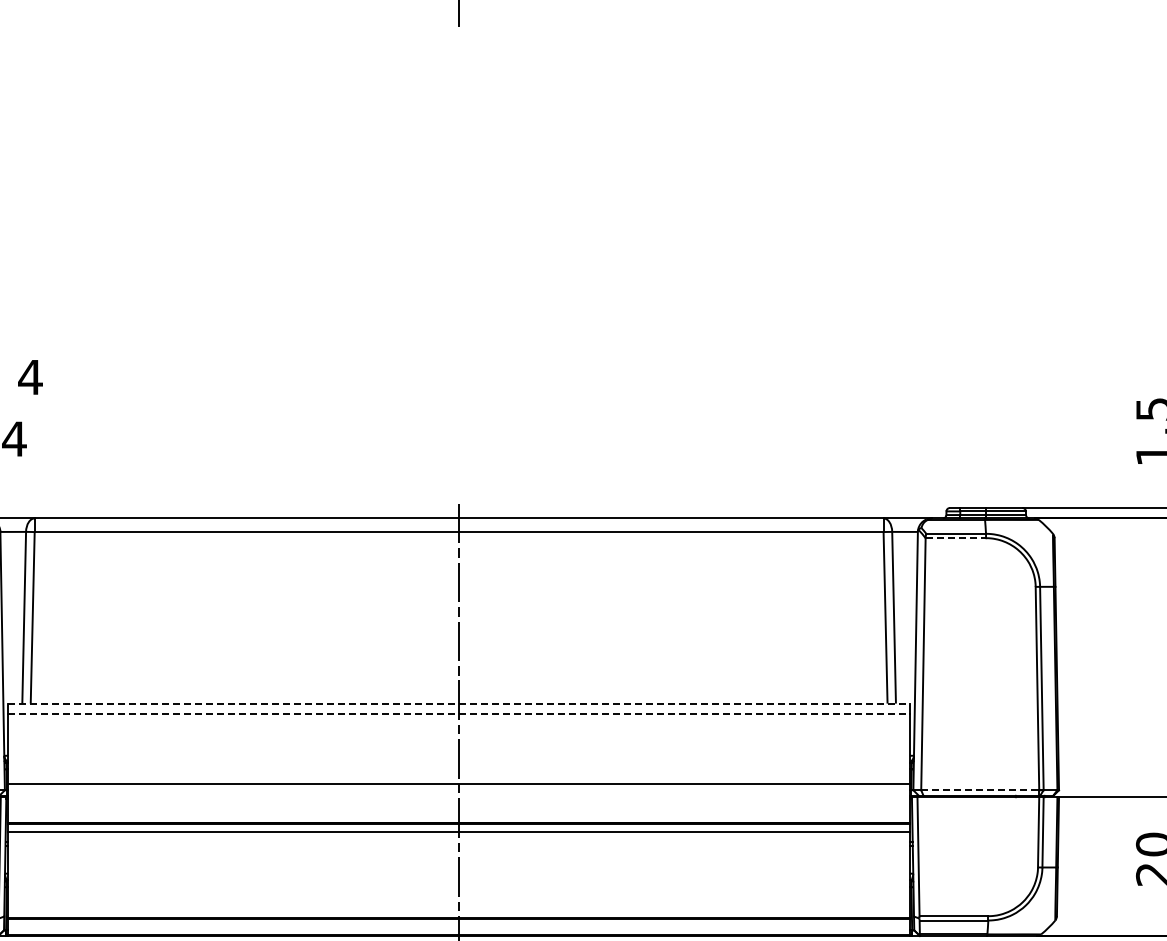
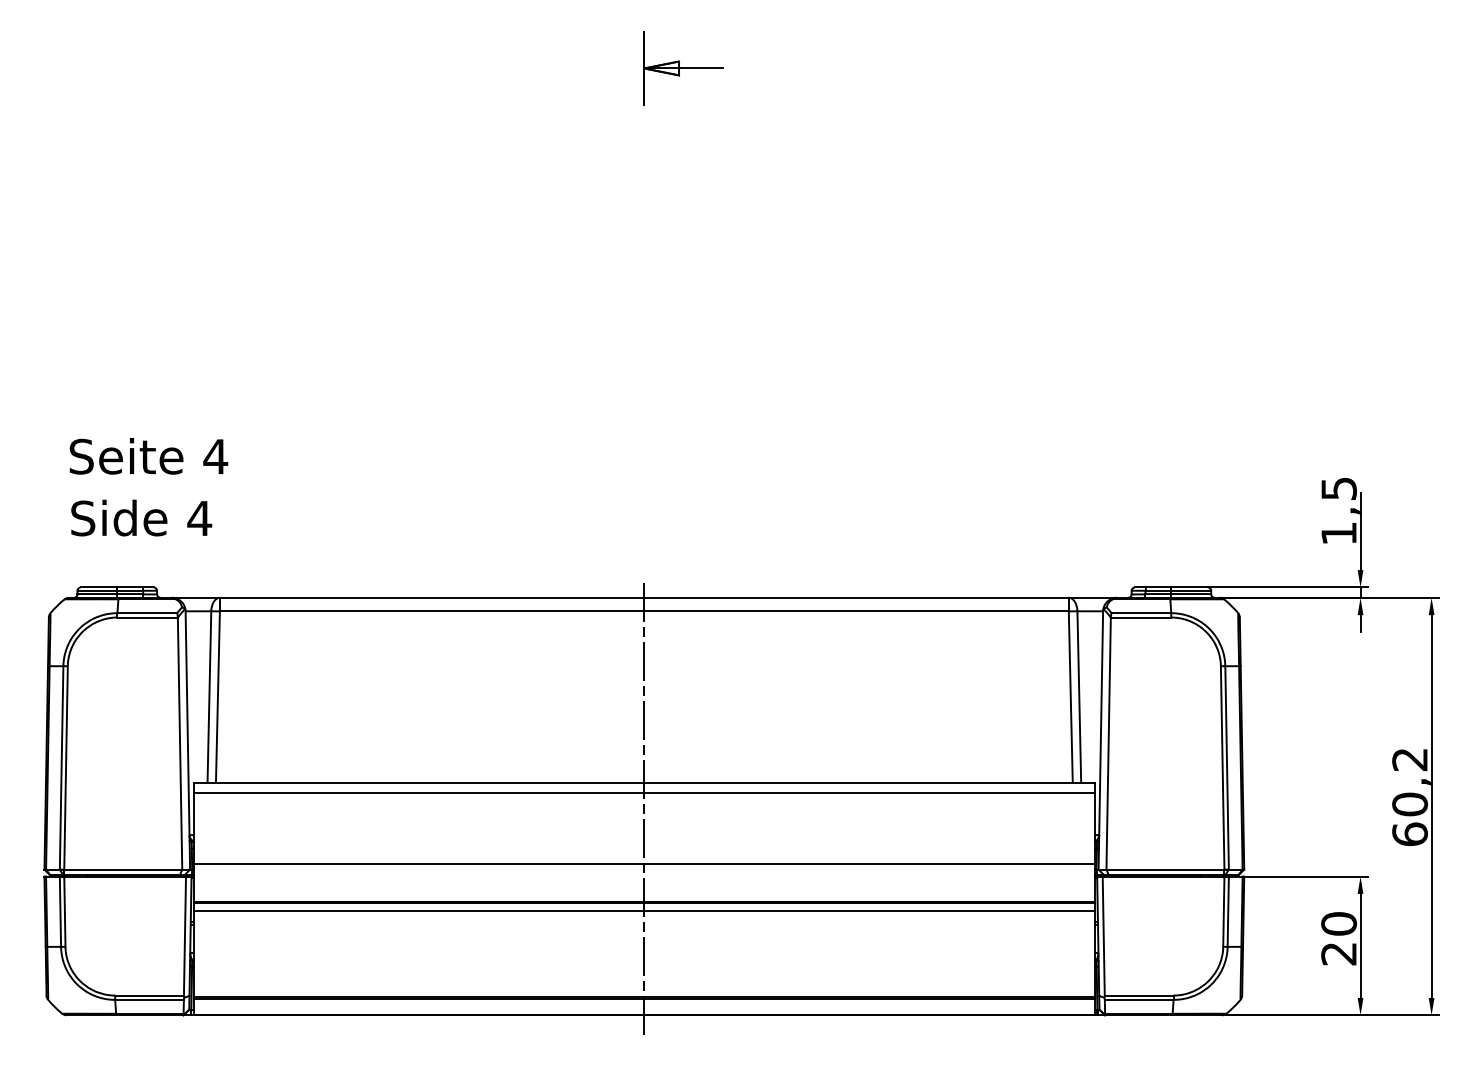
line: (956, 538) -> (1141, 617), dashed -> solid
line: (459, 703) -> (644, 782), dashed -> solid
line: (459, 714) -> (644, 793), dashed -> solid
line: (980, 790) -> (1165, 869), dashed -> solid

